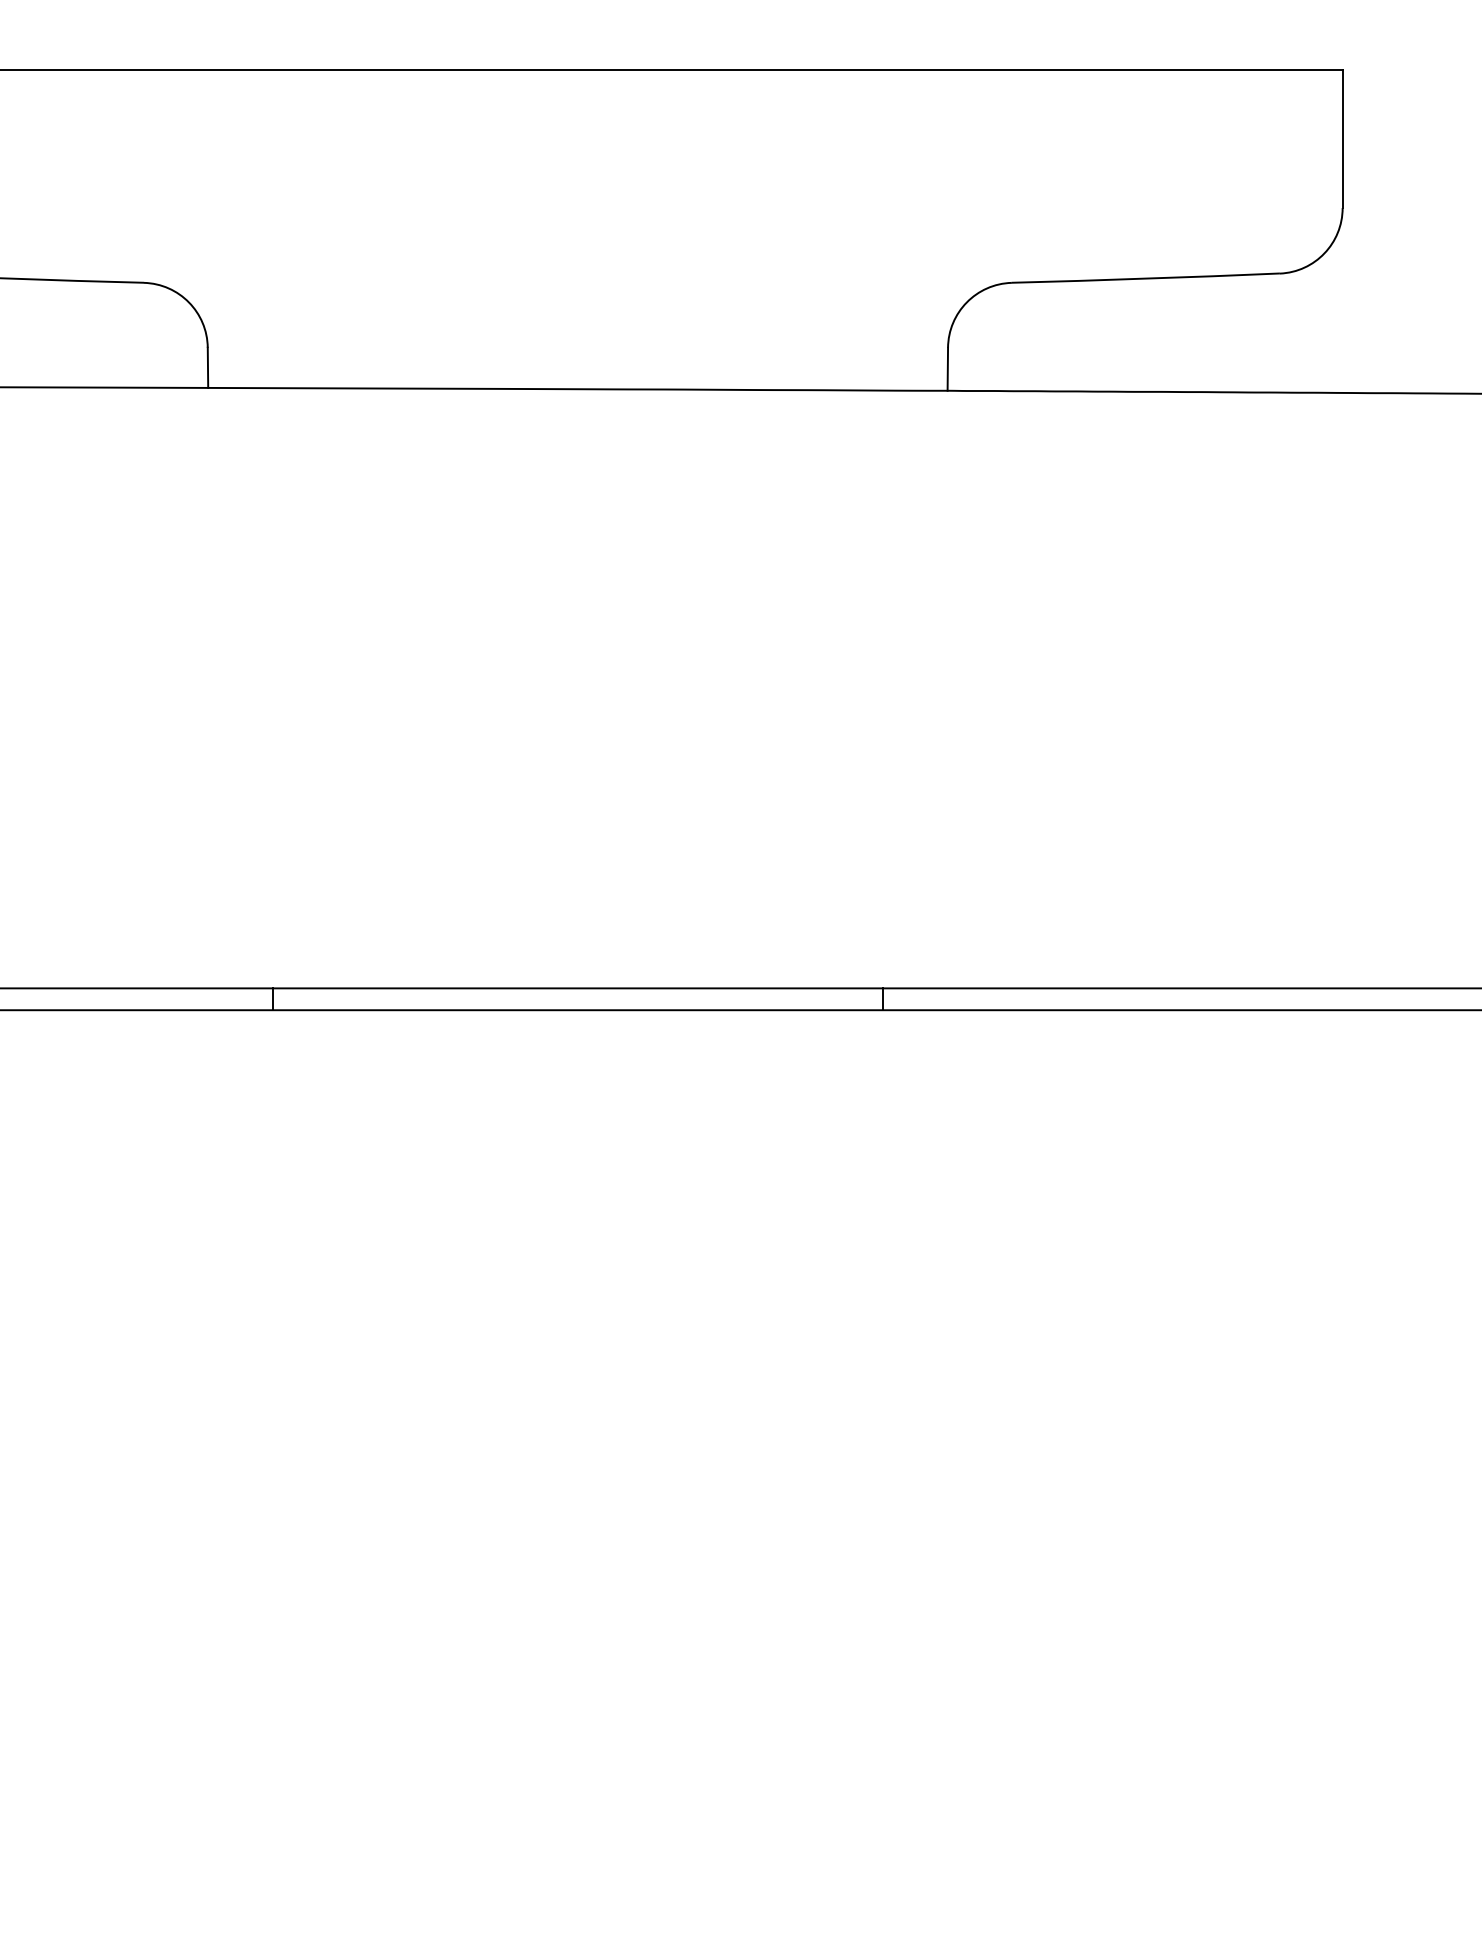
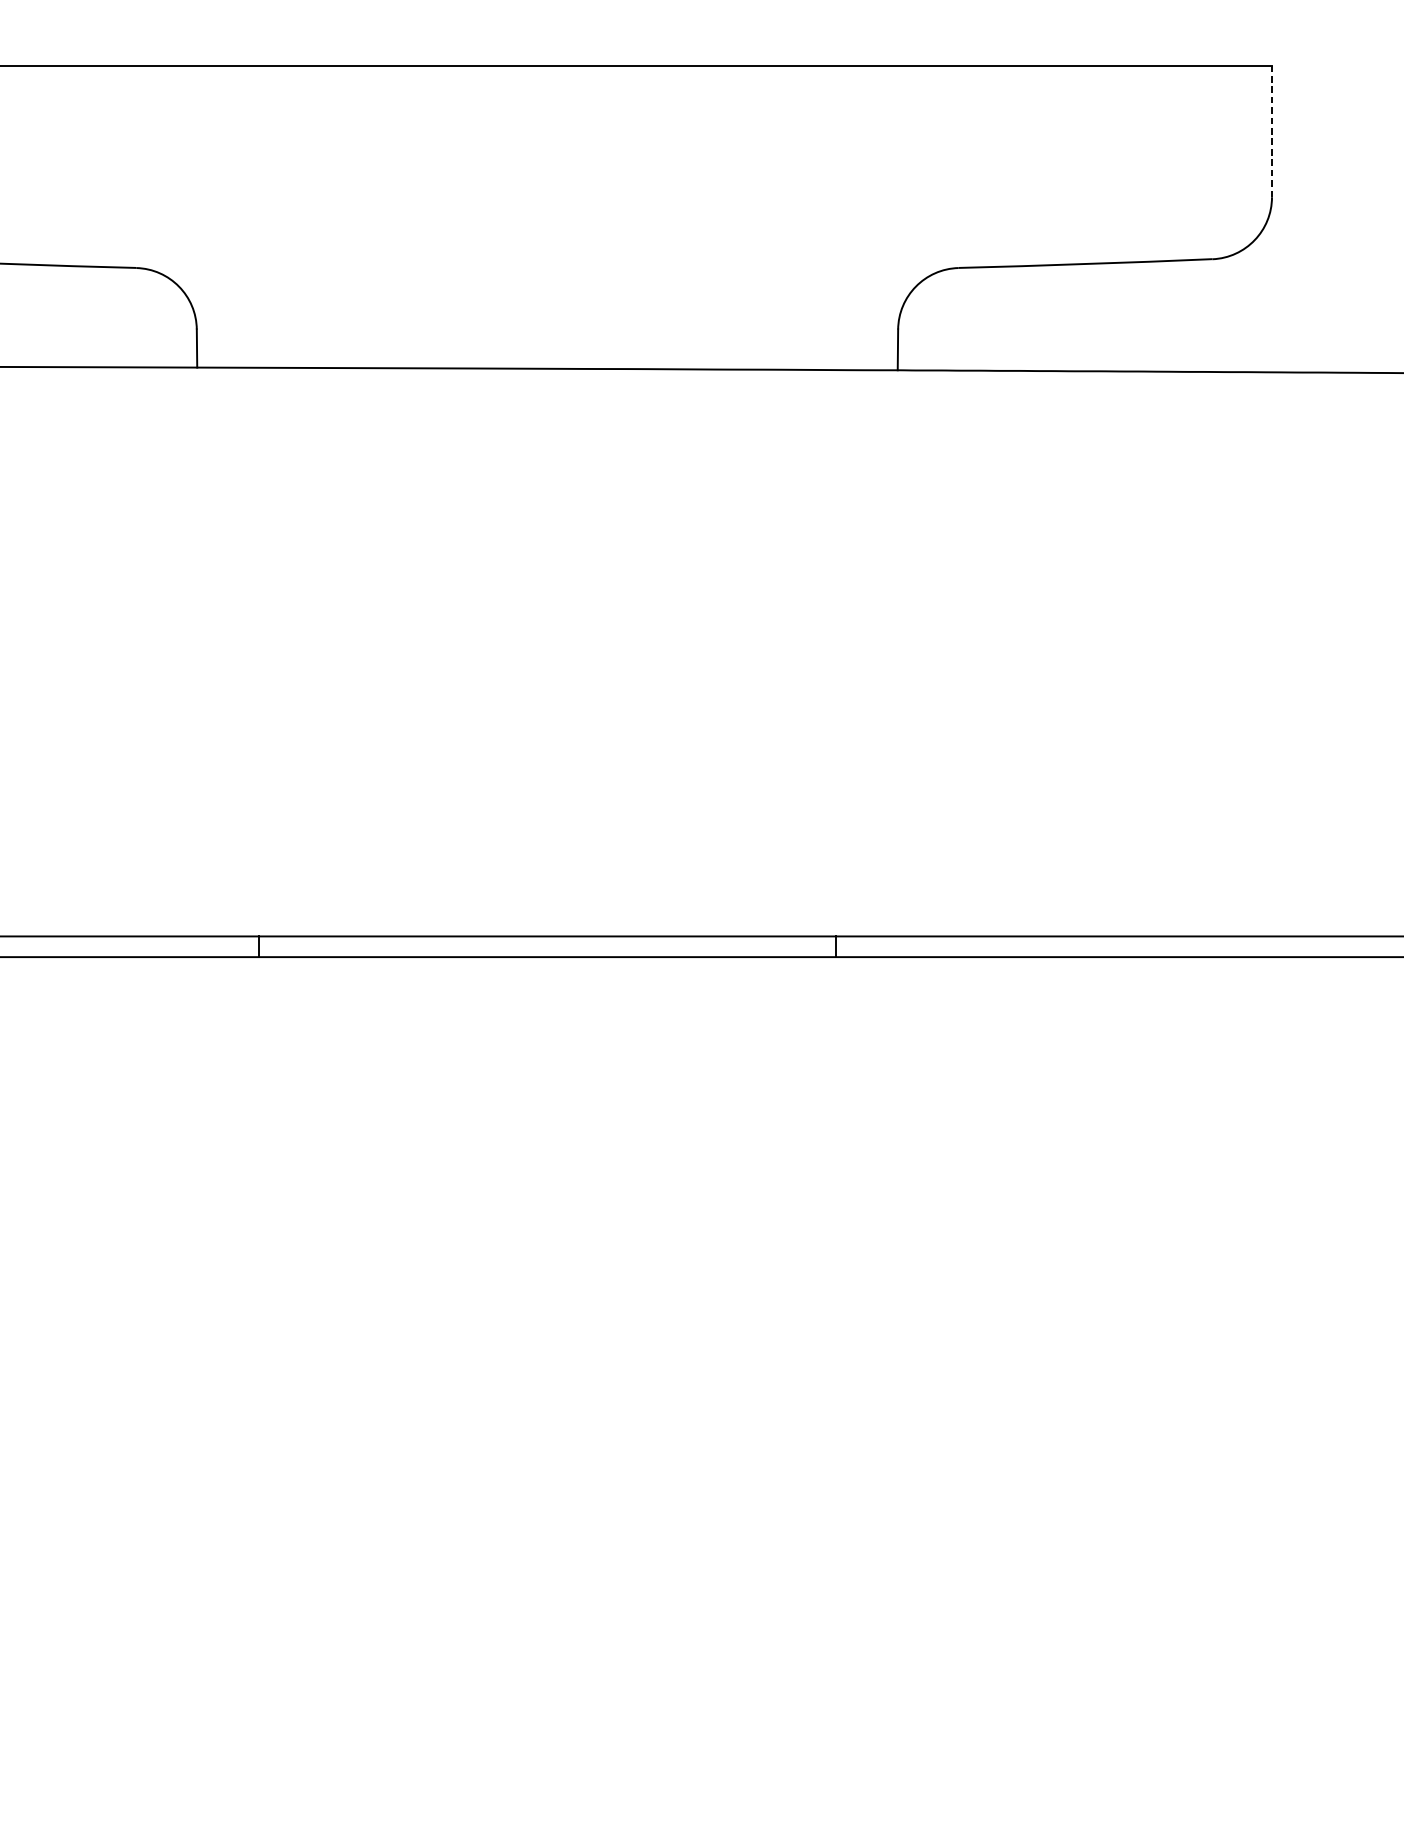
line: (1342, 138) -> (1271, 131), solid -> dashed

